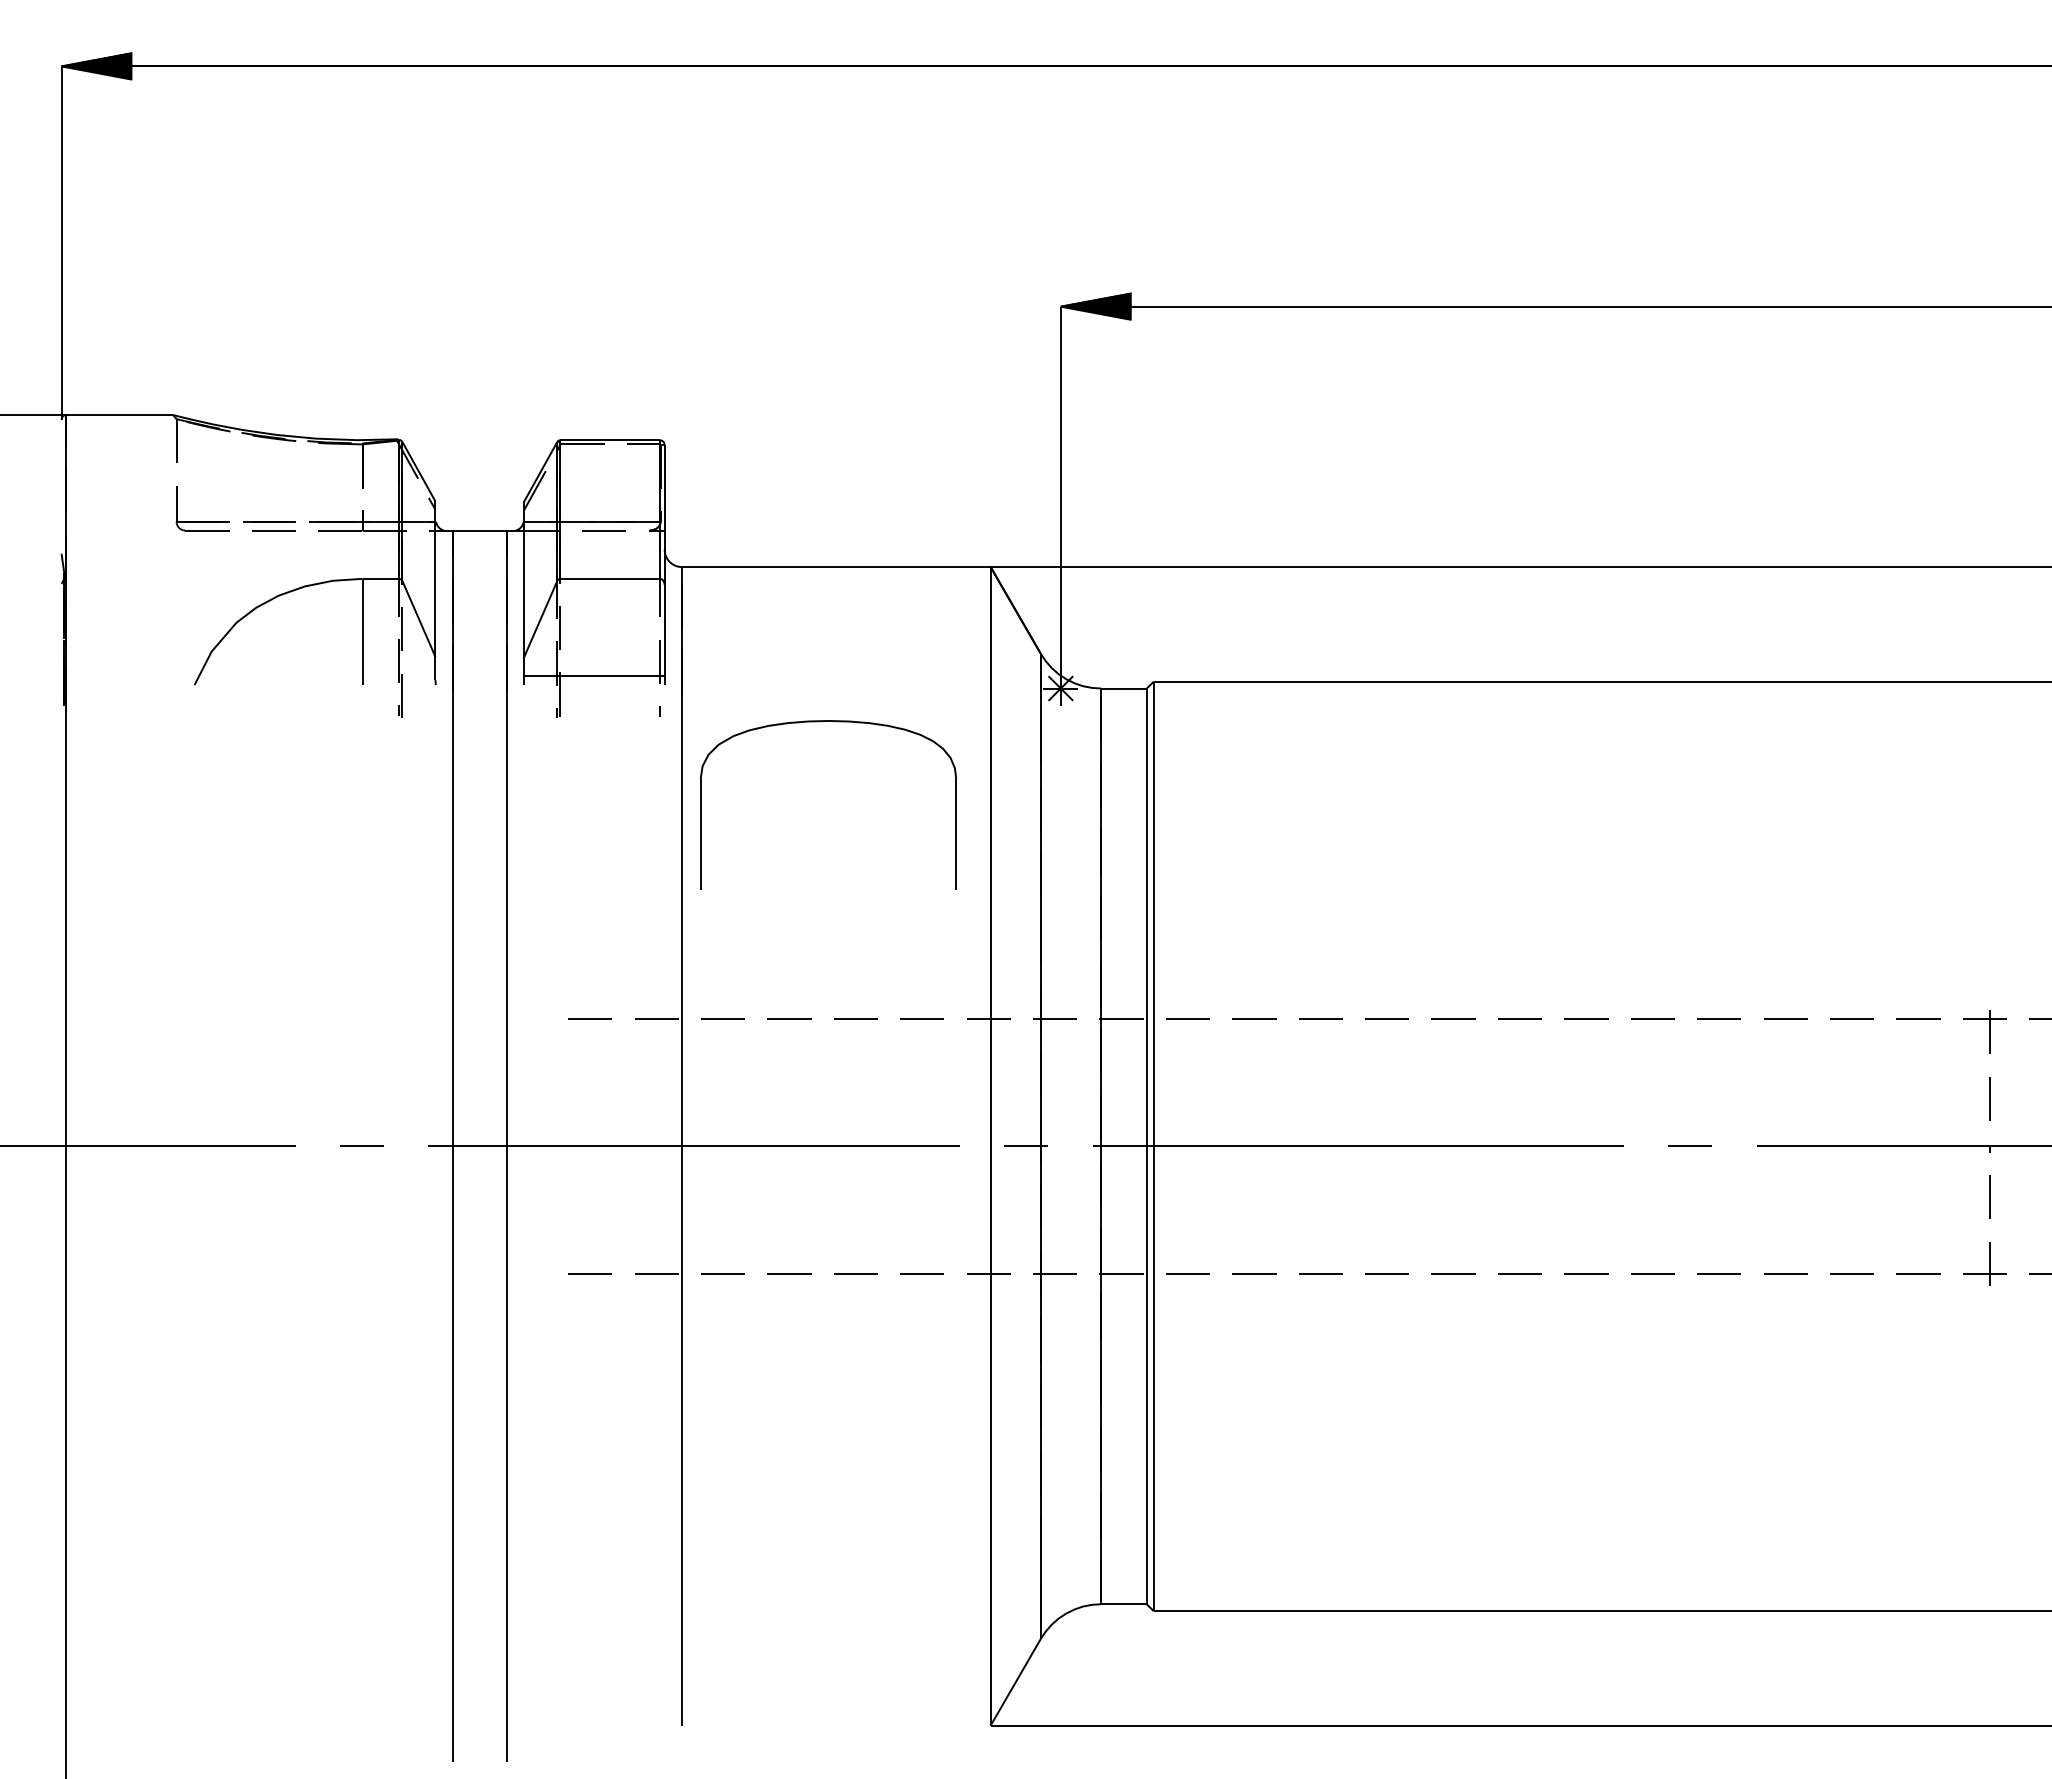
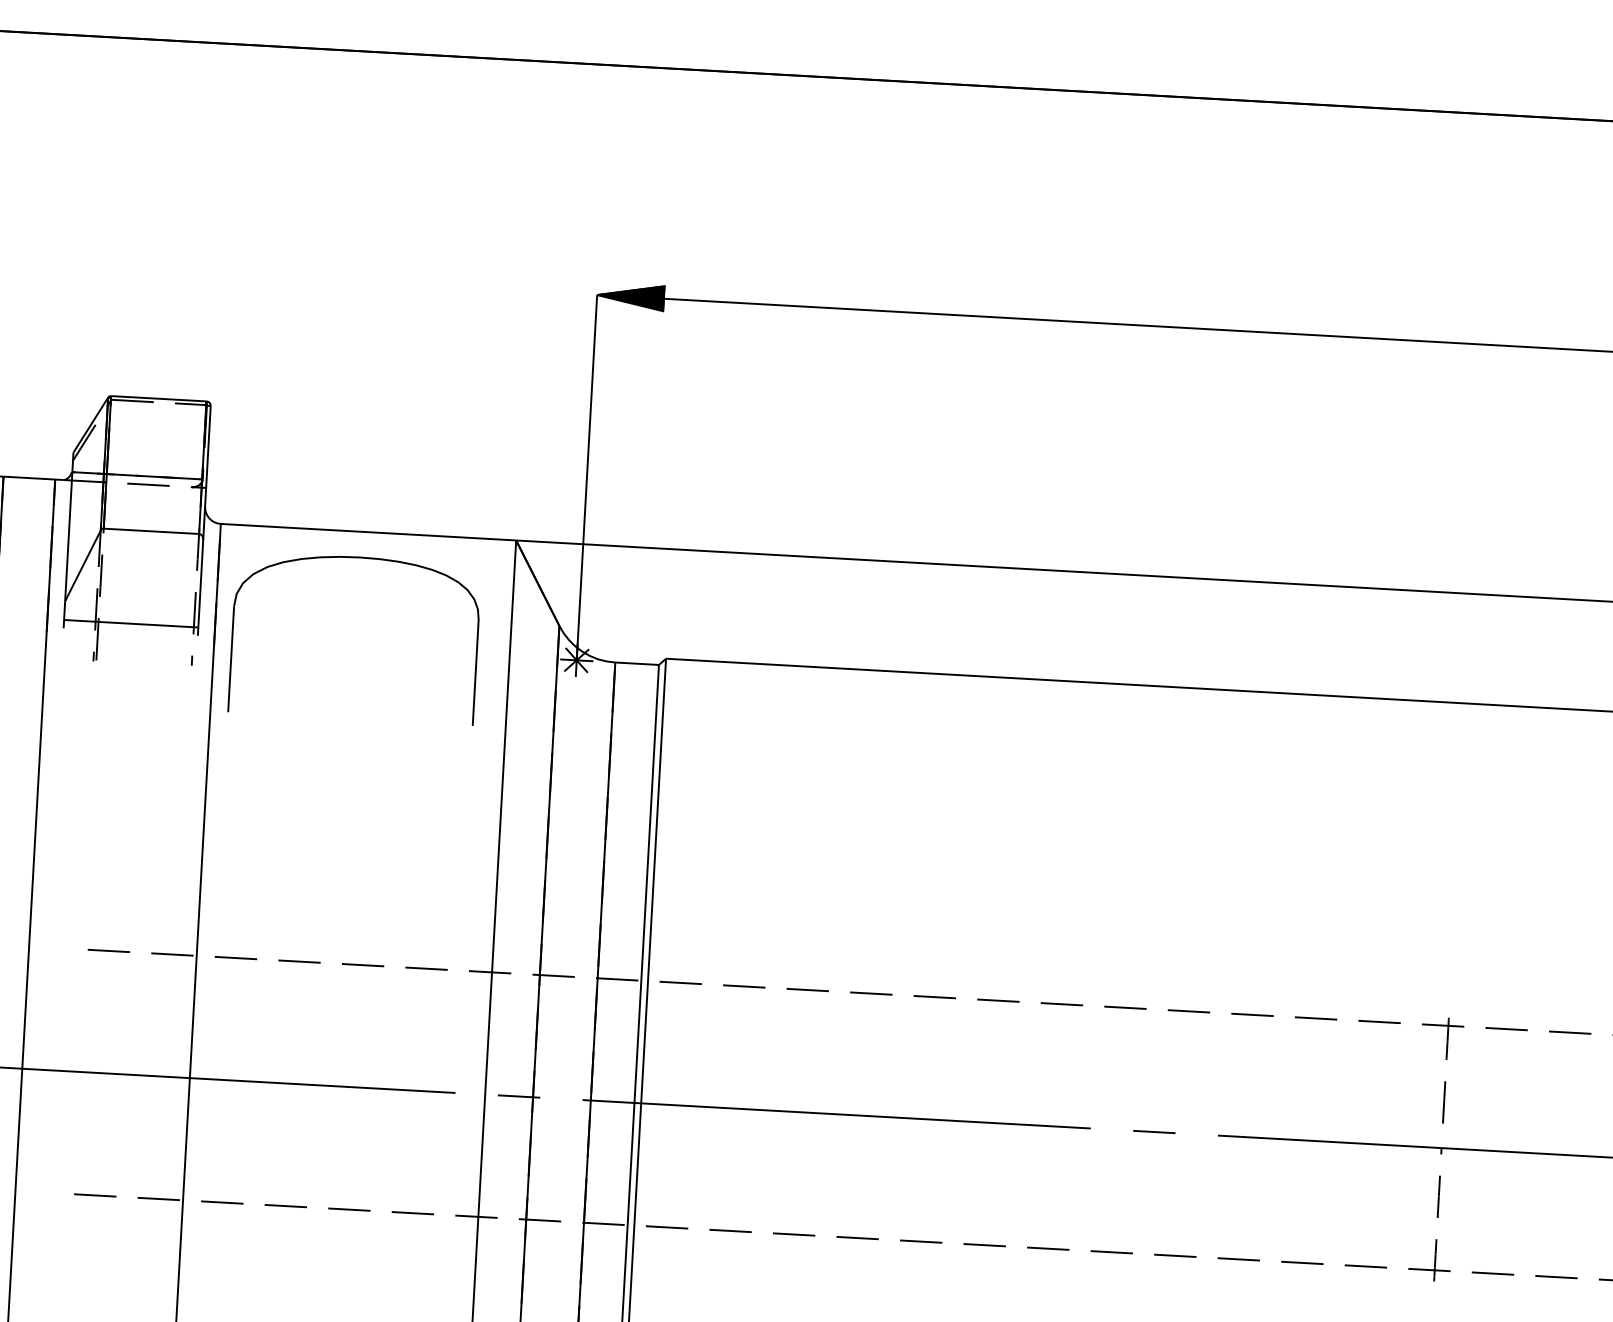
part: (820, 722) -> (351, 558), moved

